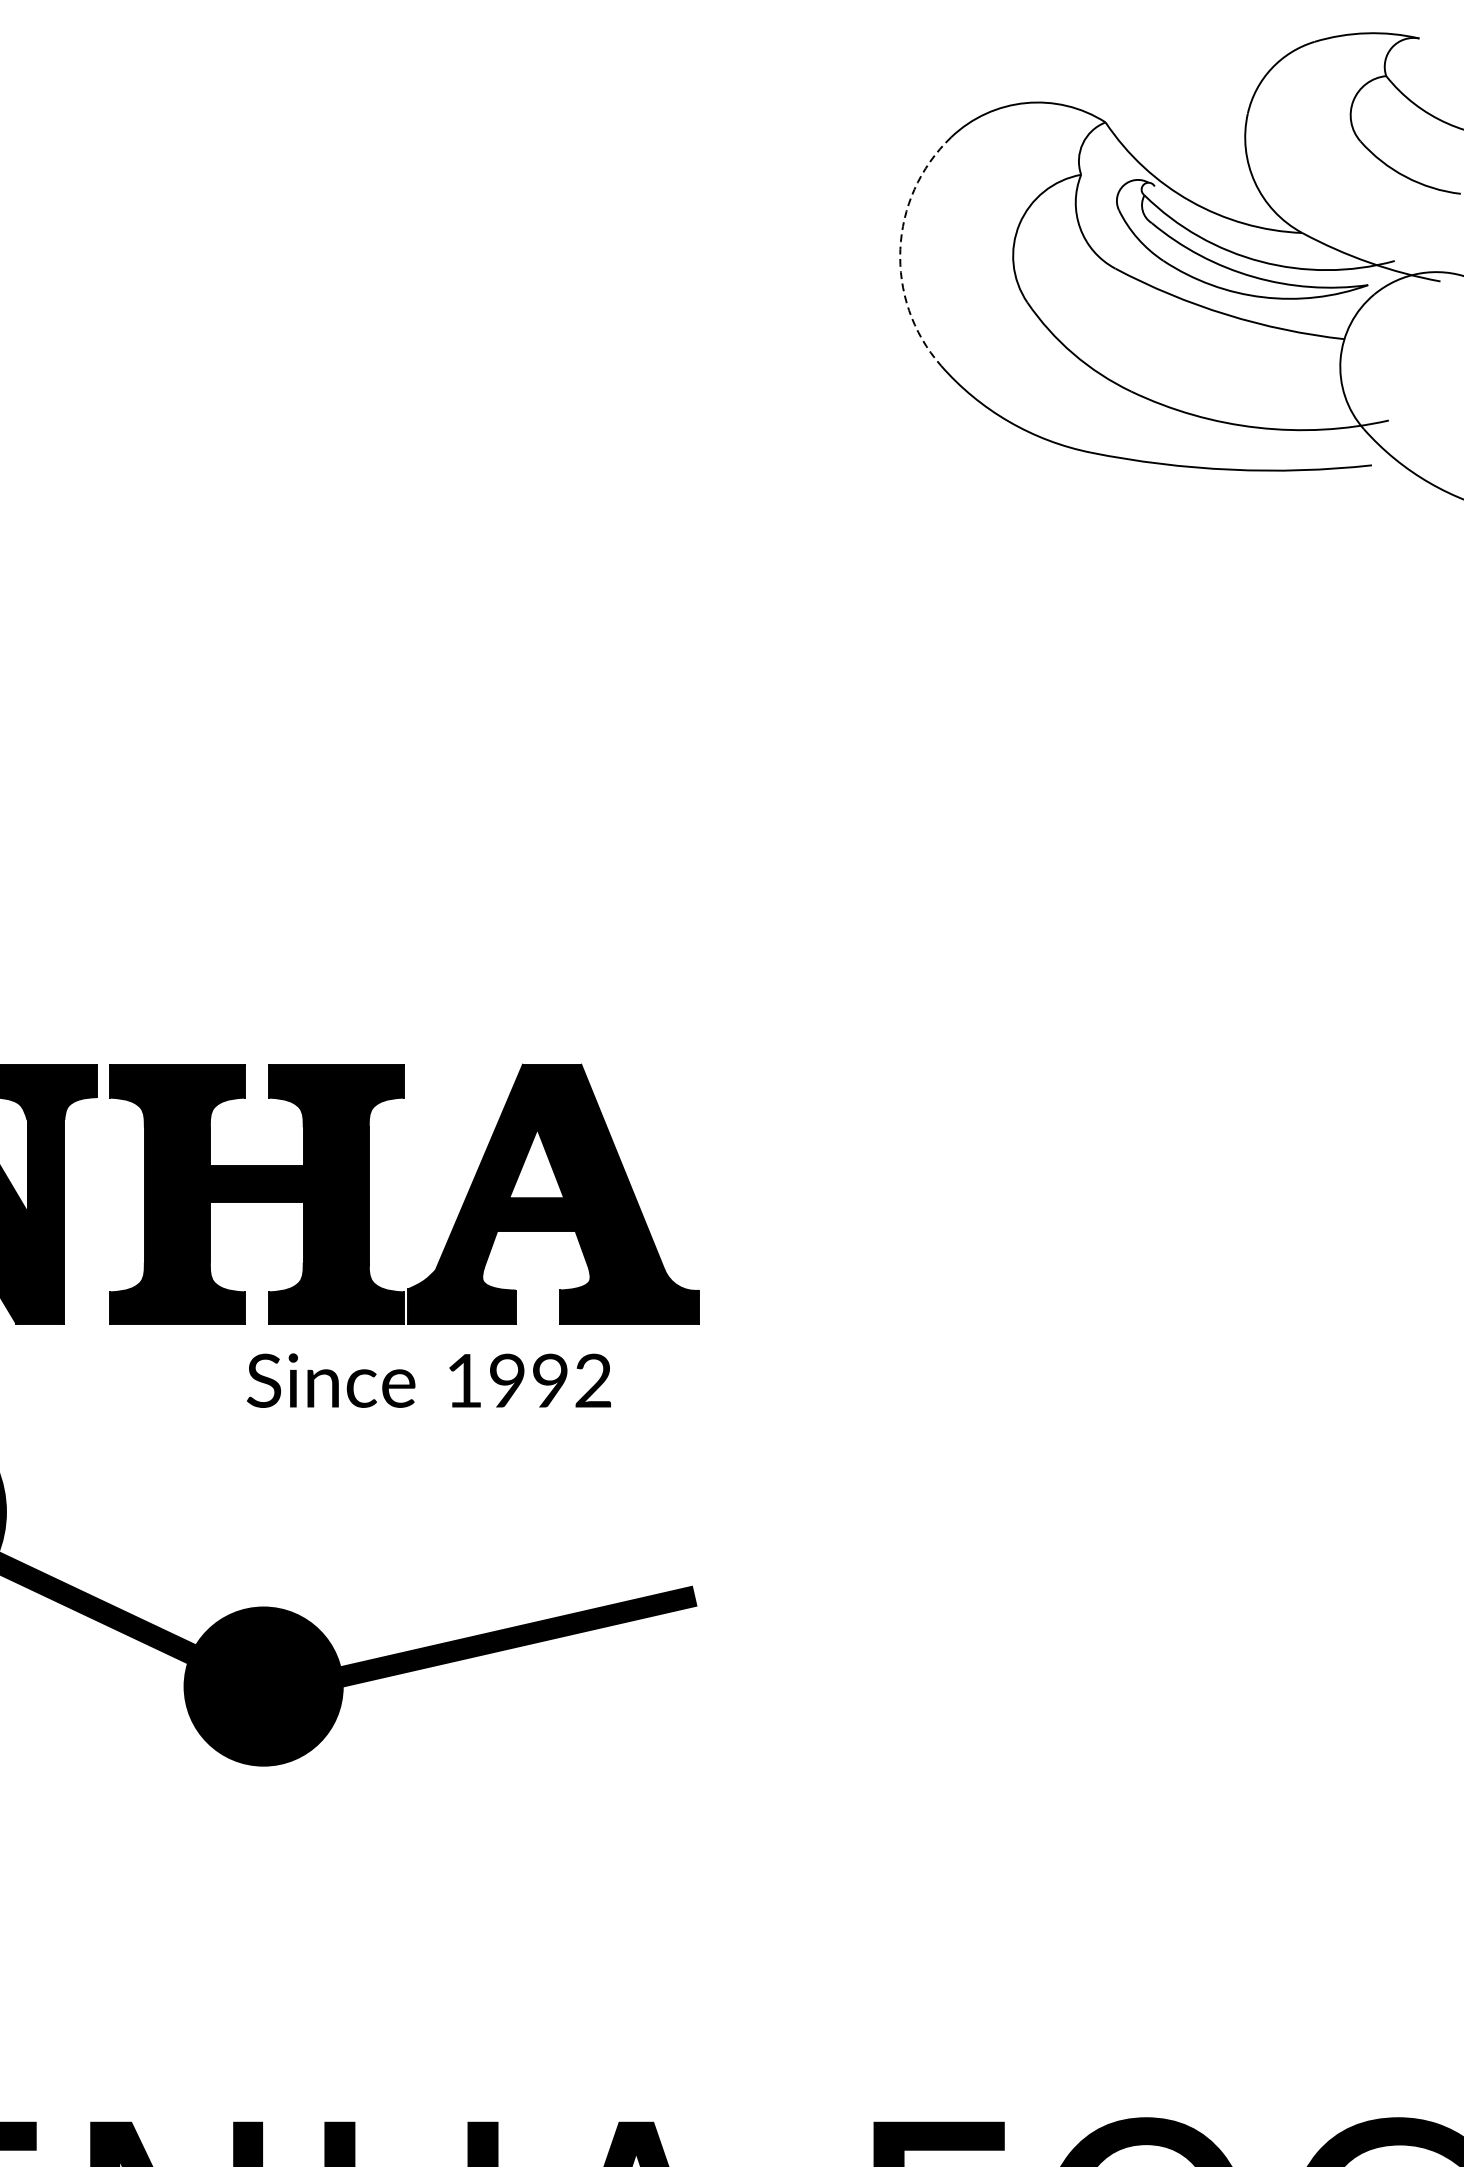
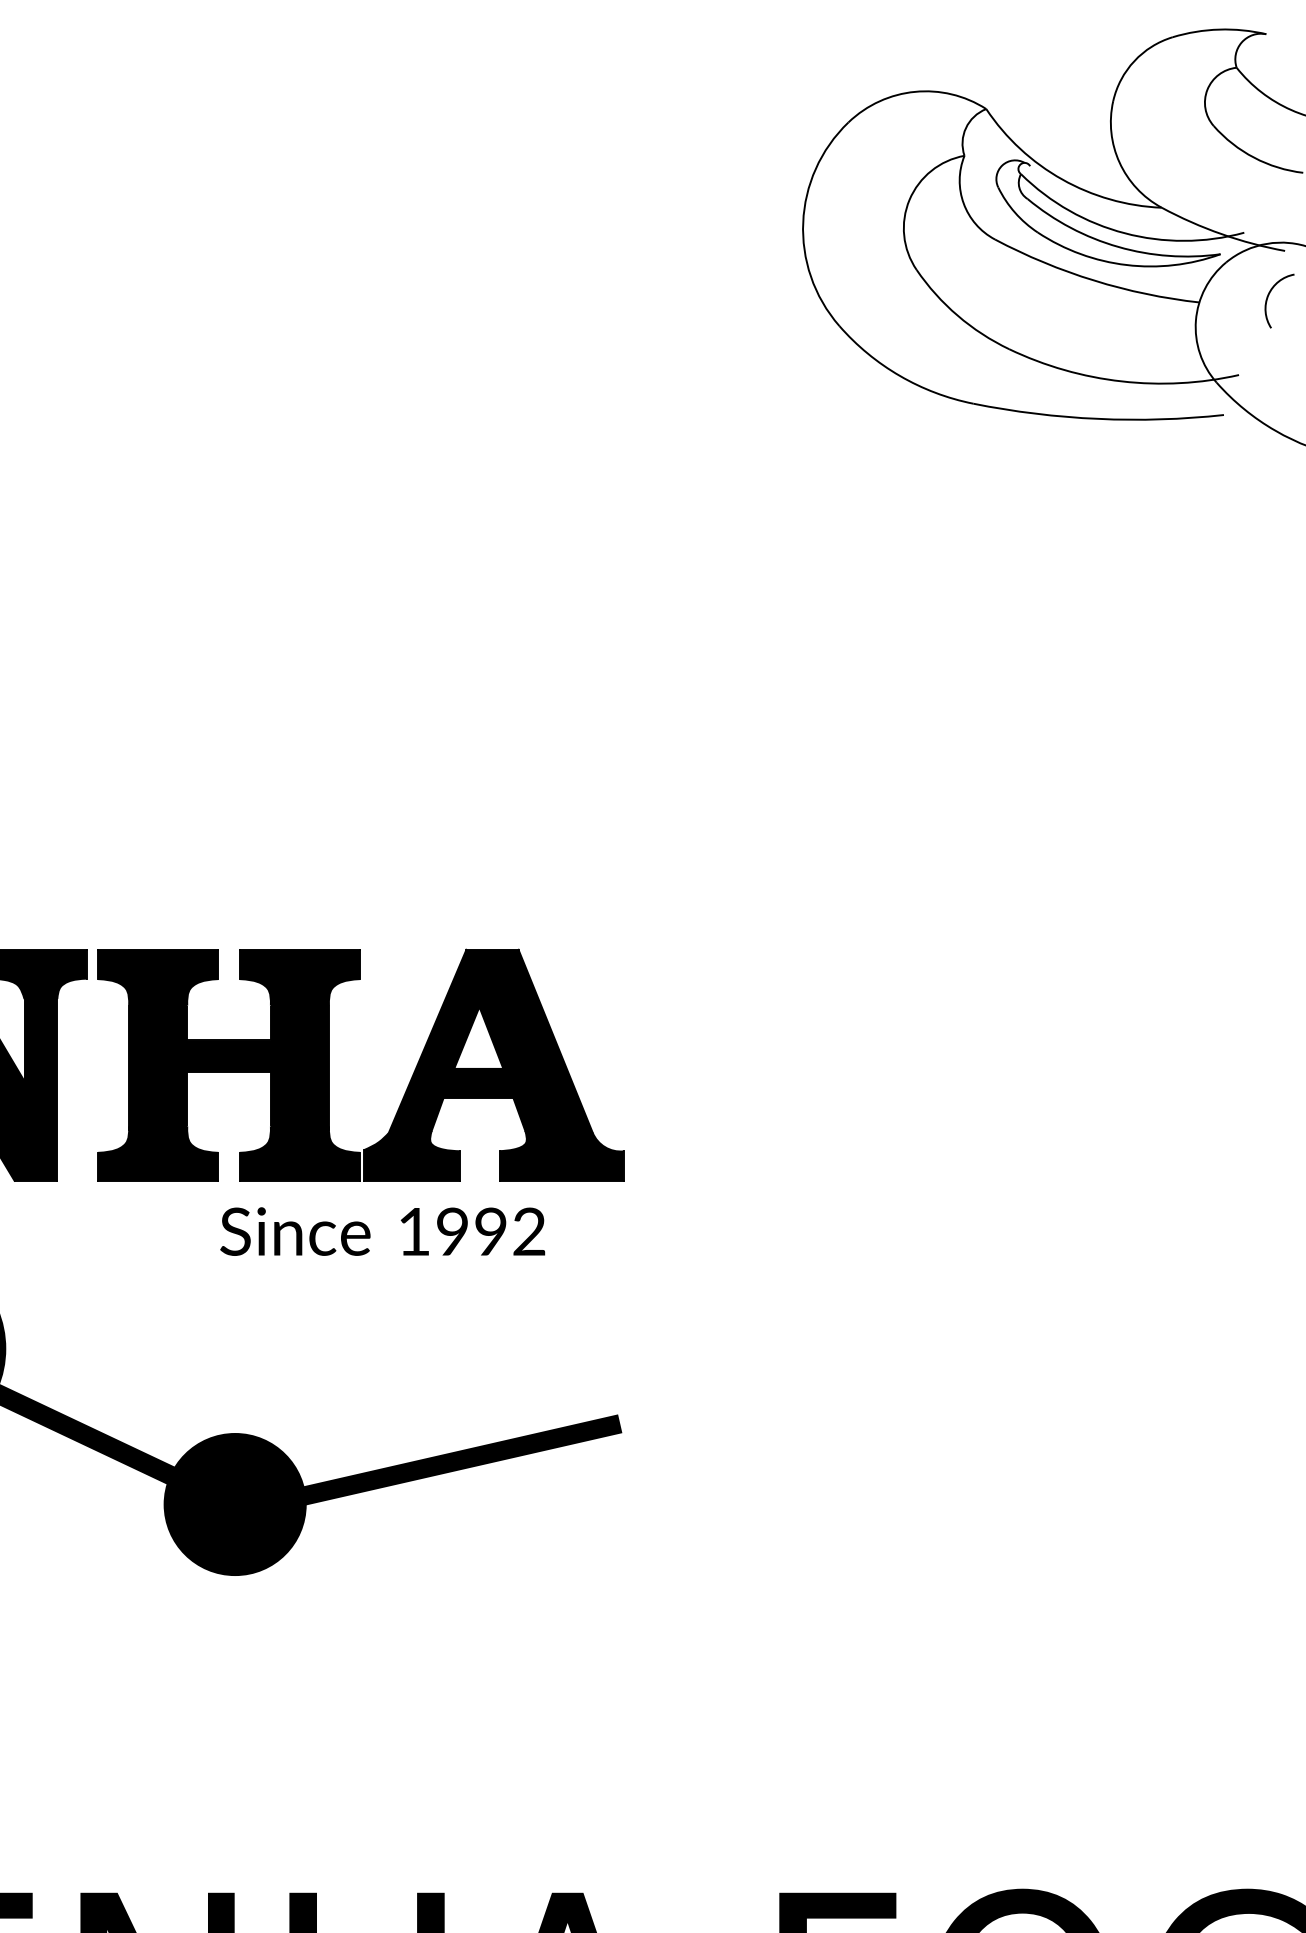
arc: (900, 249) -> (803, 222), dashed -> solid
arc: (1423, 331) -> (1269, 295), added

